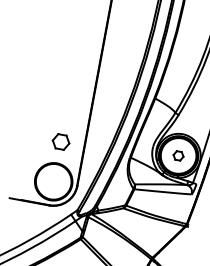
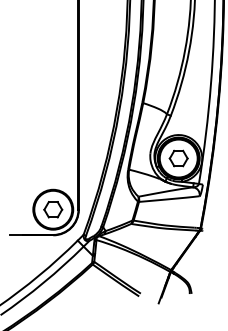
part: (61, 141) -> (53, 209), moved
part: (178, 155) -> (178, 158), size x1.67

